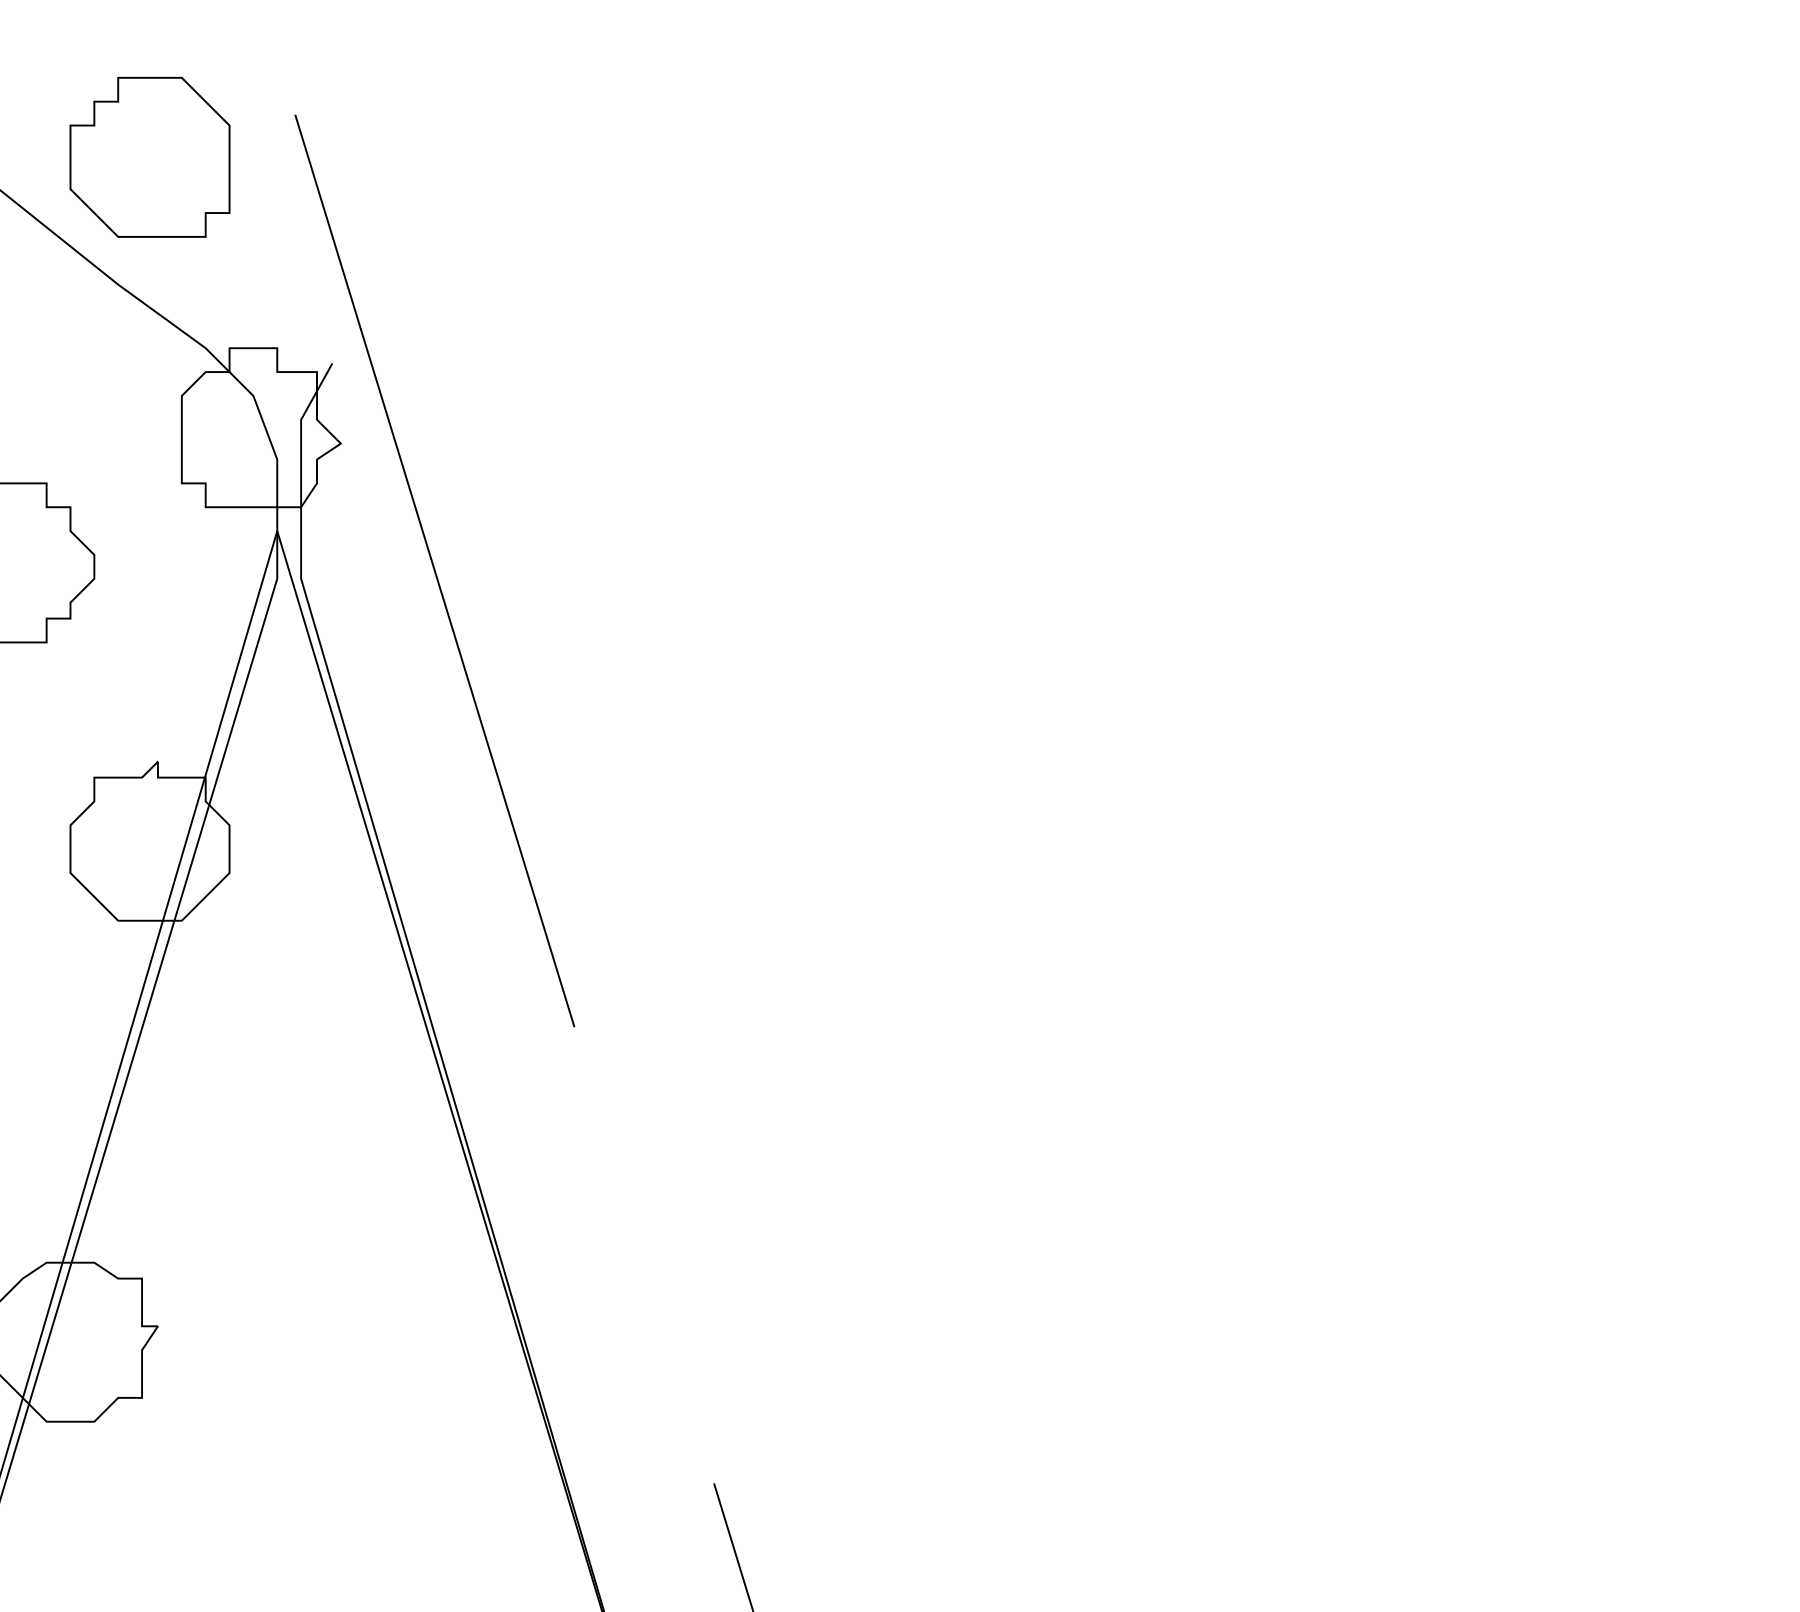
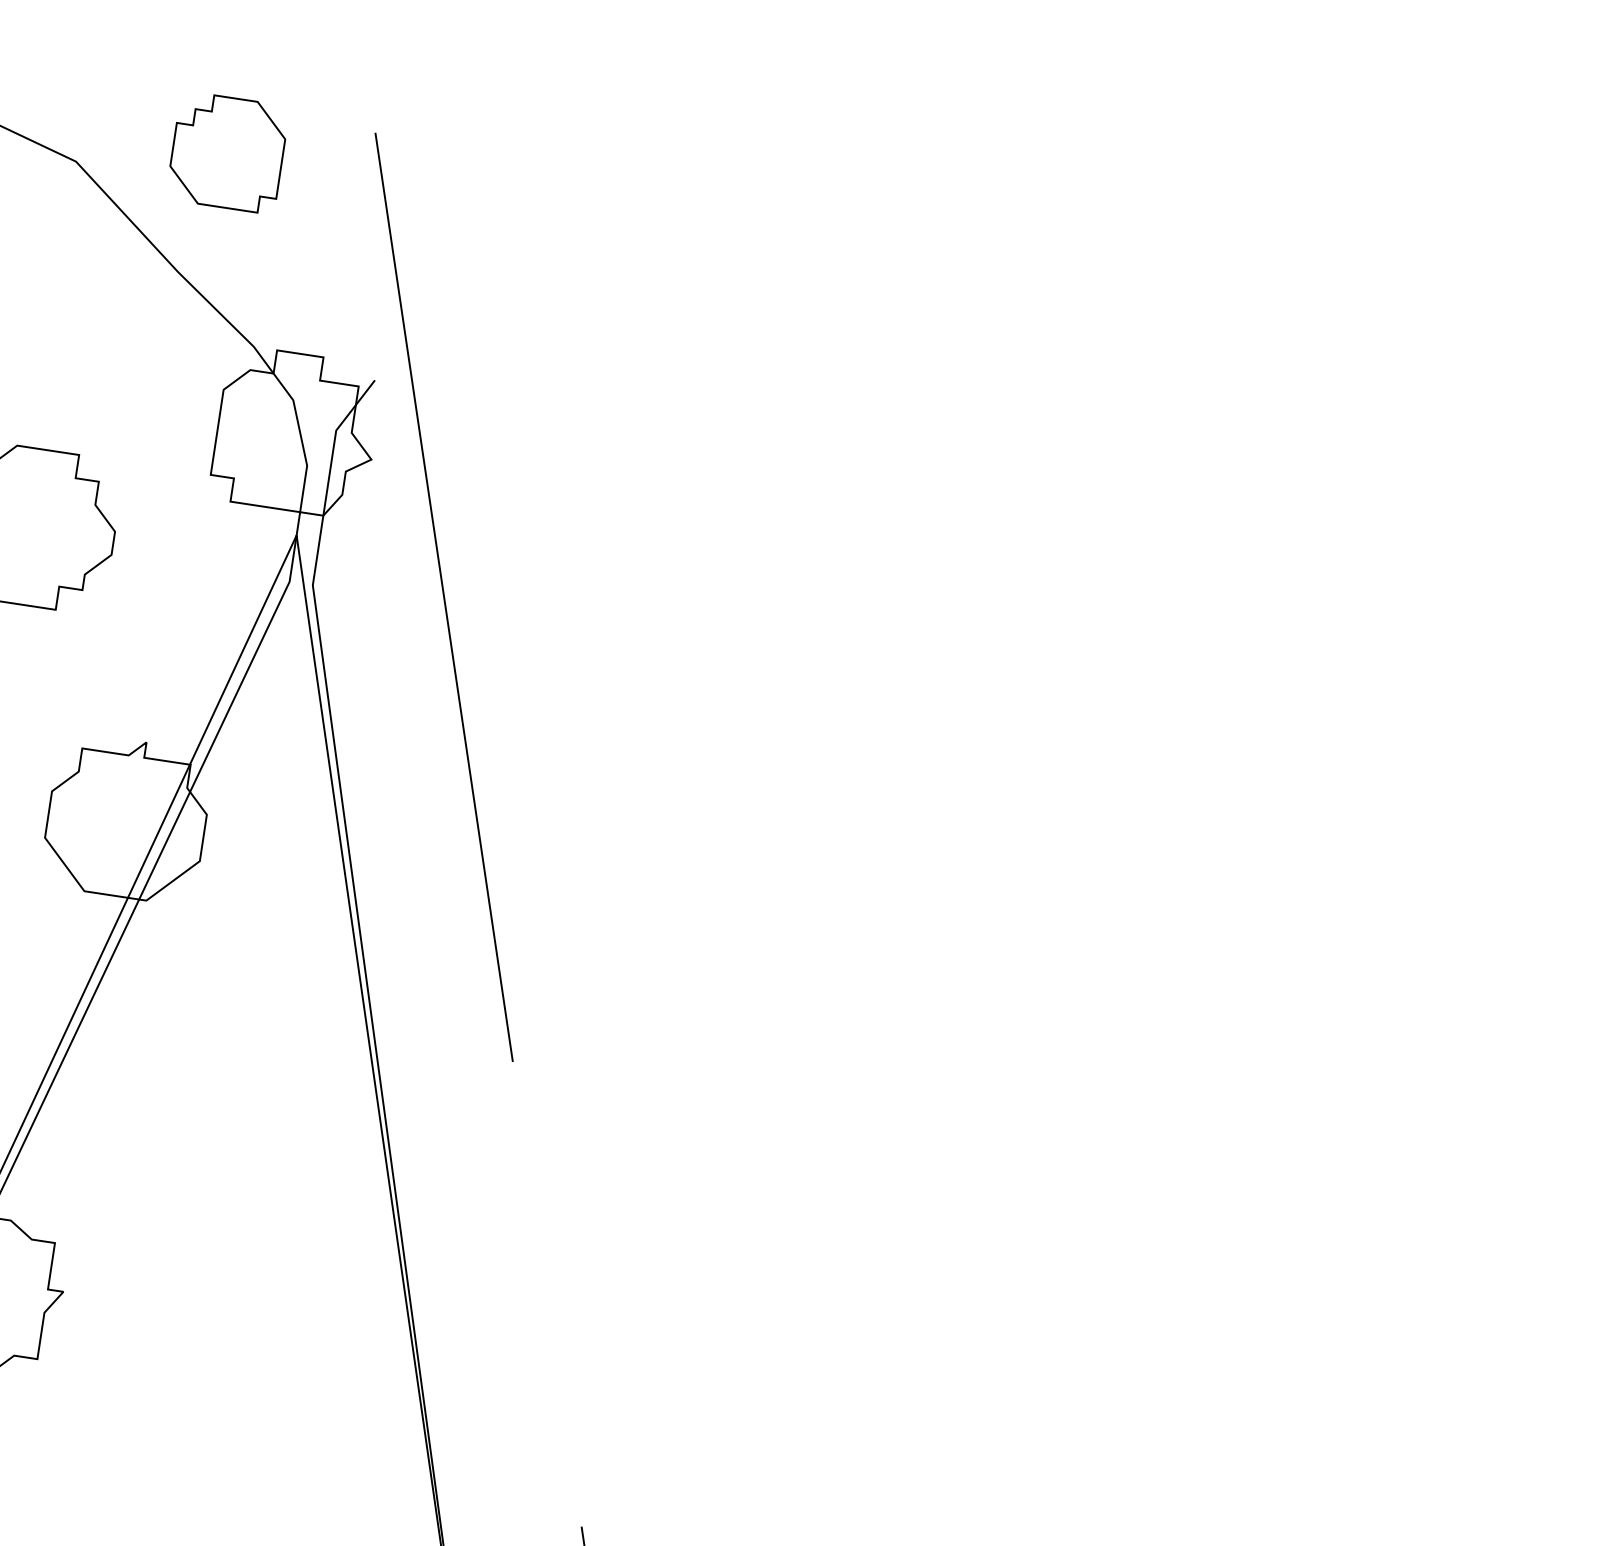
part: (149, 156) -> (227, 151), size x0.7

